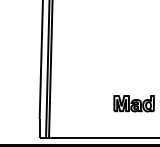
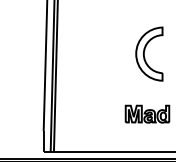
part: (135, 49) -> (149, 54), added

